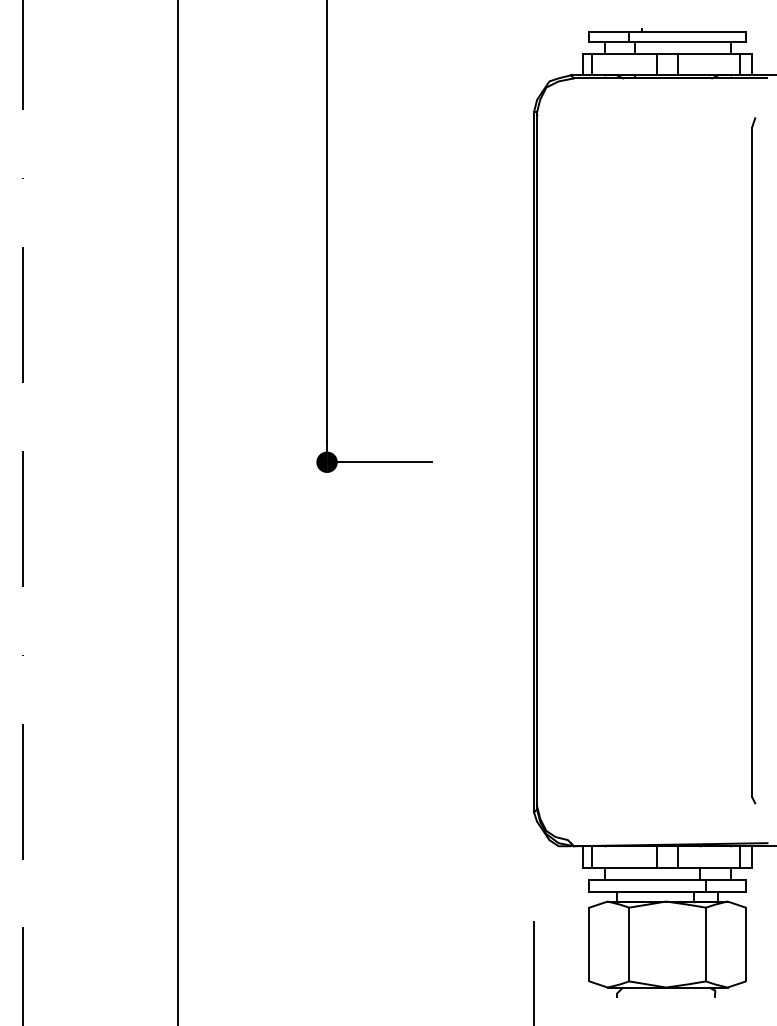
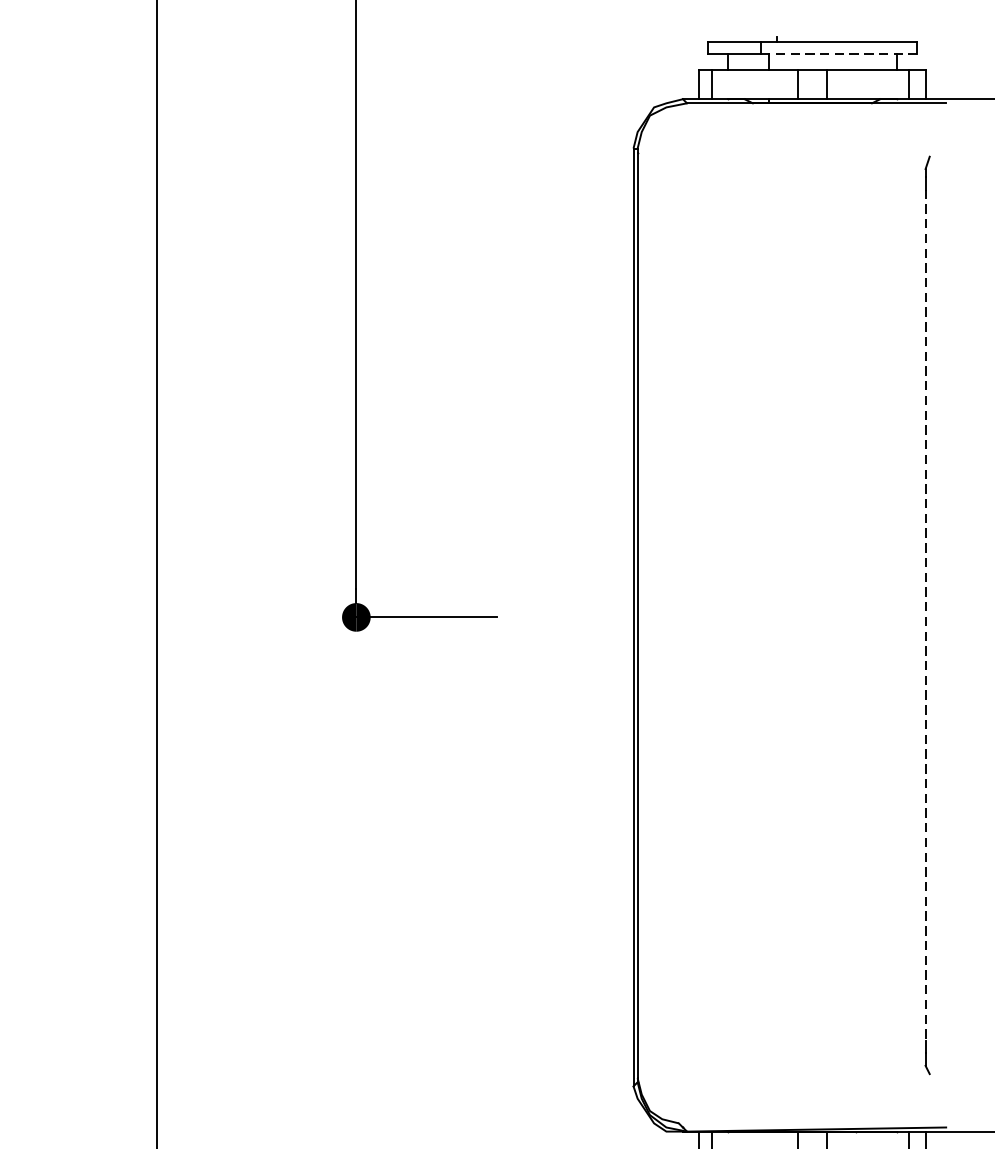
line: (688, 41) -> (840, 53), solid -> dashed
line: (752, 460) -> (926, 615), solid -> dashed

